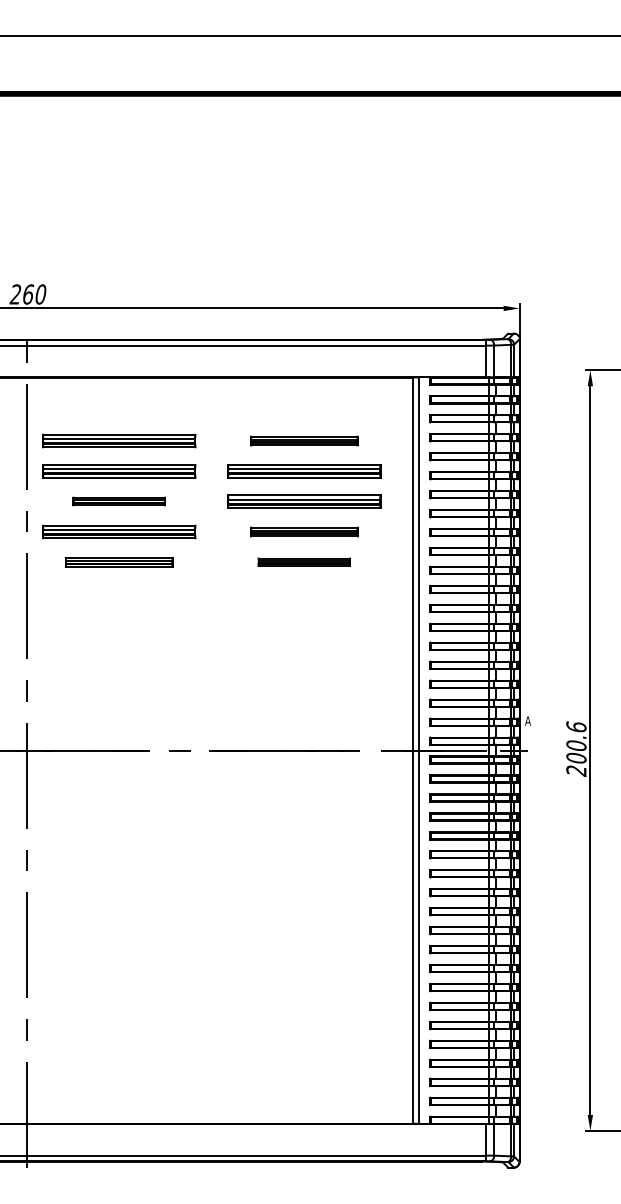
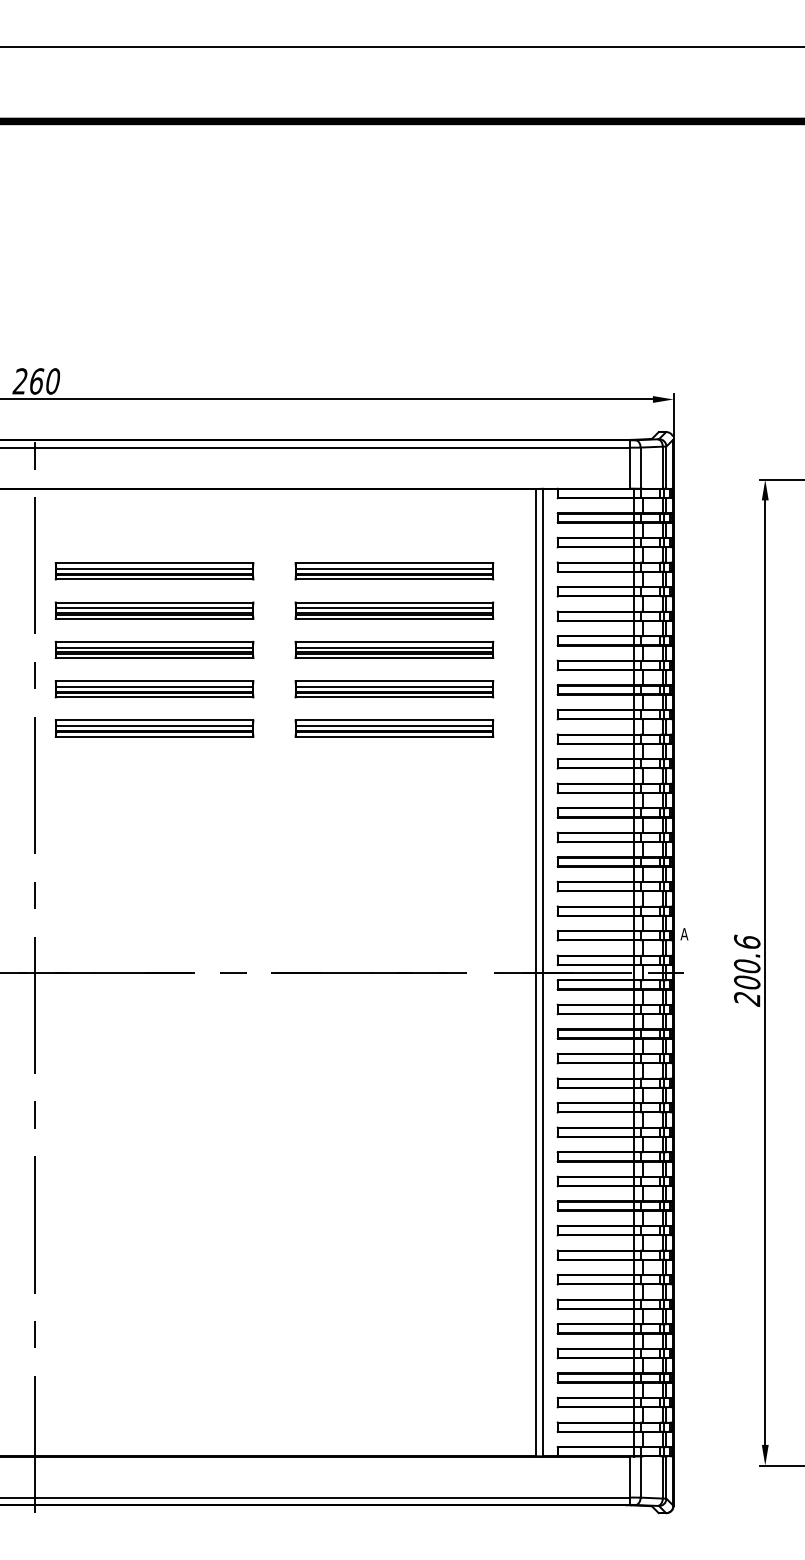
part: (304, 441) -> (394, 571), size x1.43
part: (119, 501) -> (154, 649), size x1.67
part: (304, 532) -> (394, 689), size x1.43
part: (119, 562) -> (154, 728), size x1.43
part: (304, 562) -> (394, 728), size x1.67

